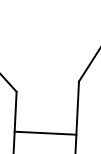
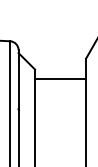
line: (45, 133) -> (60, 78), moved

